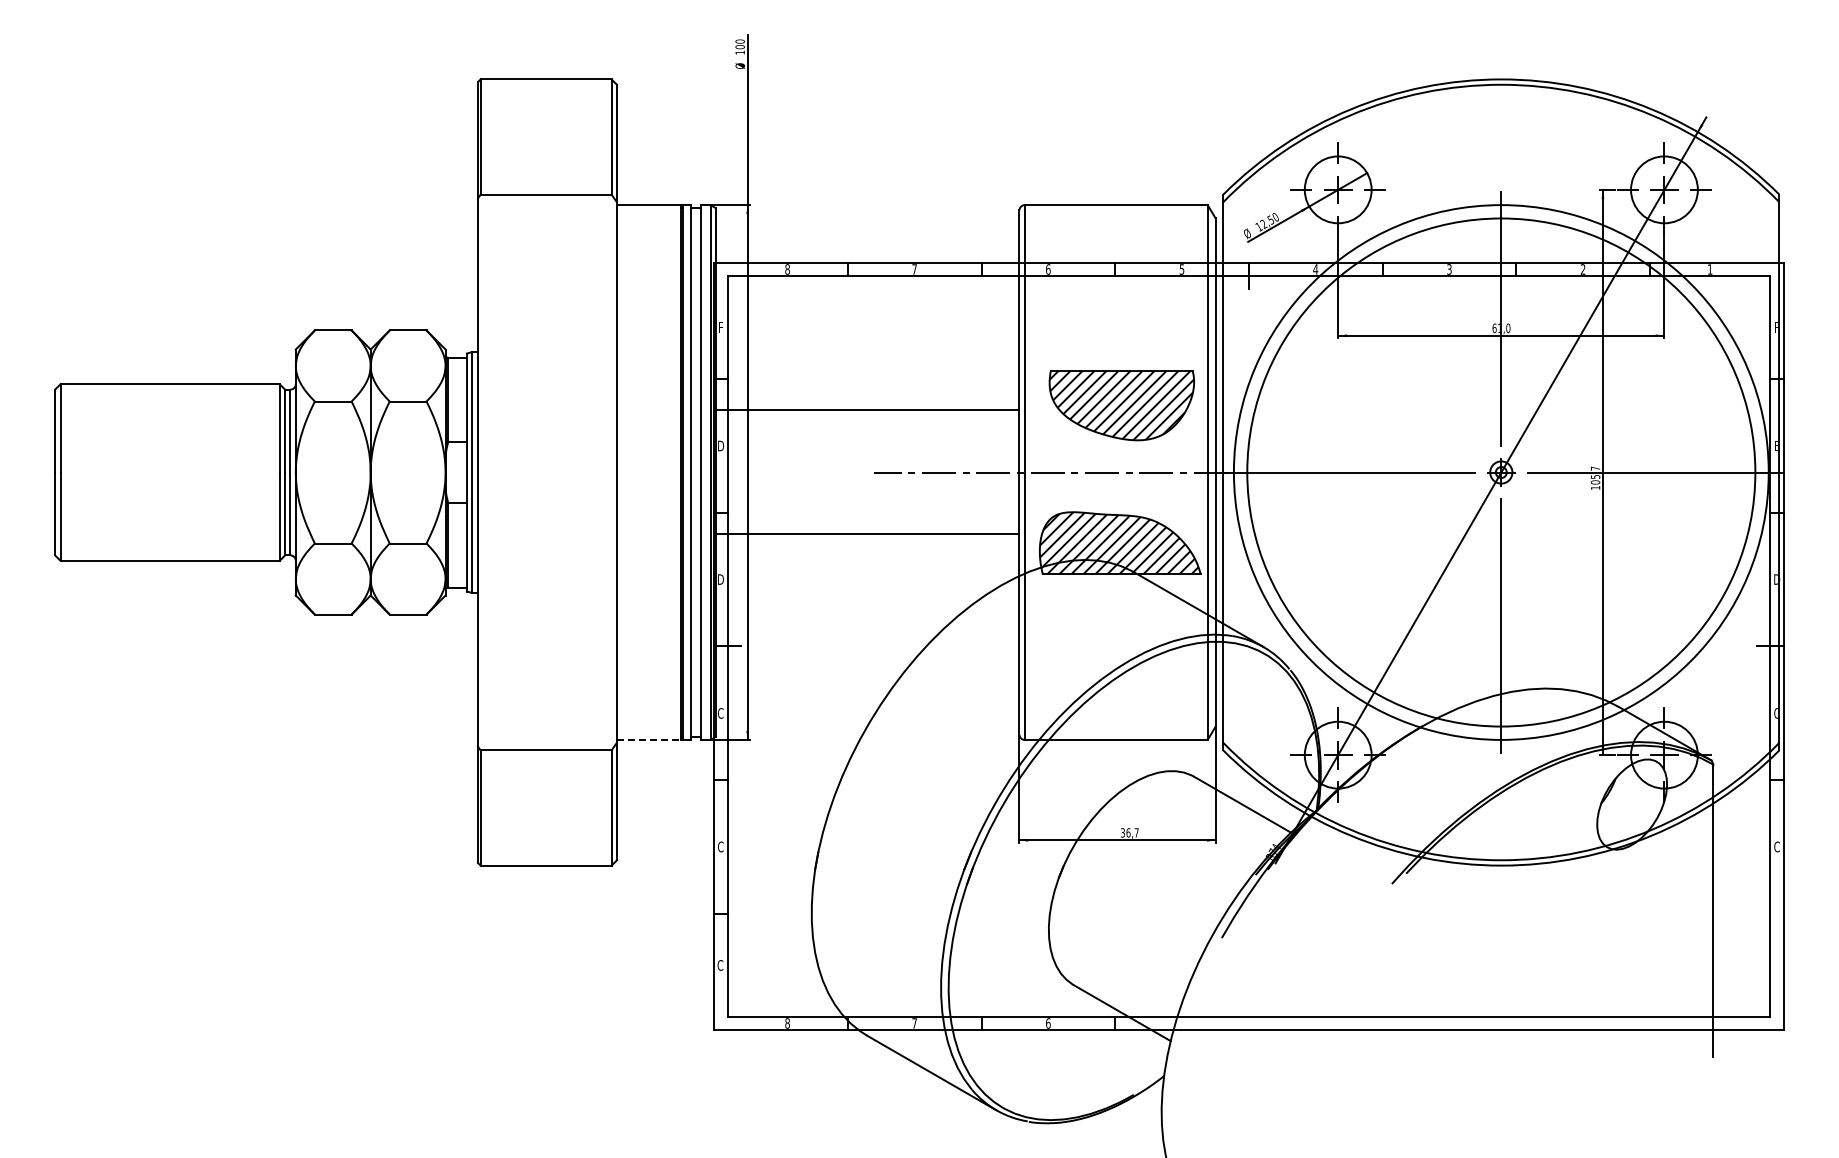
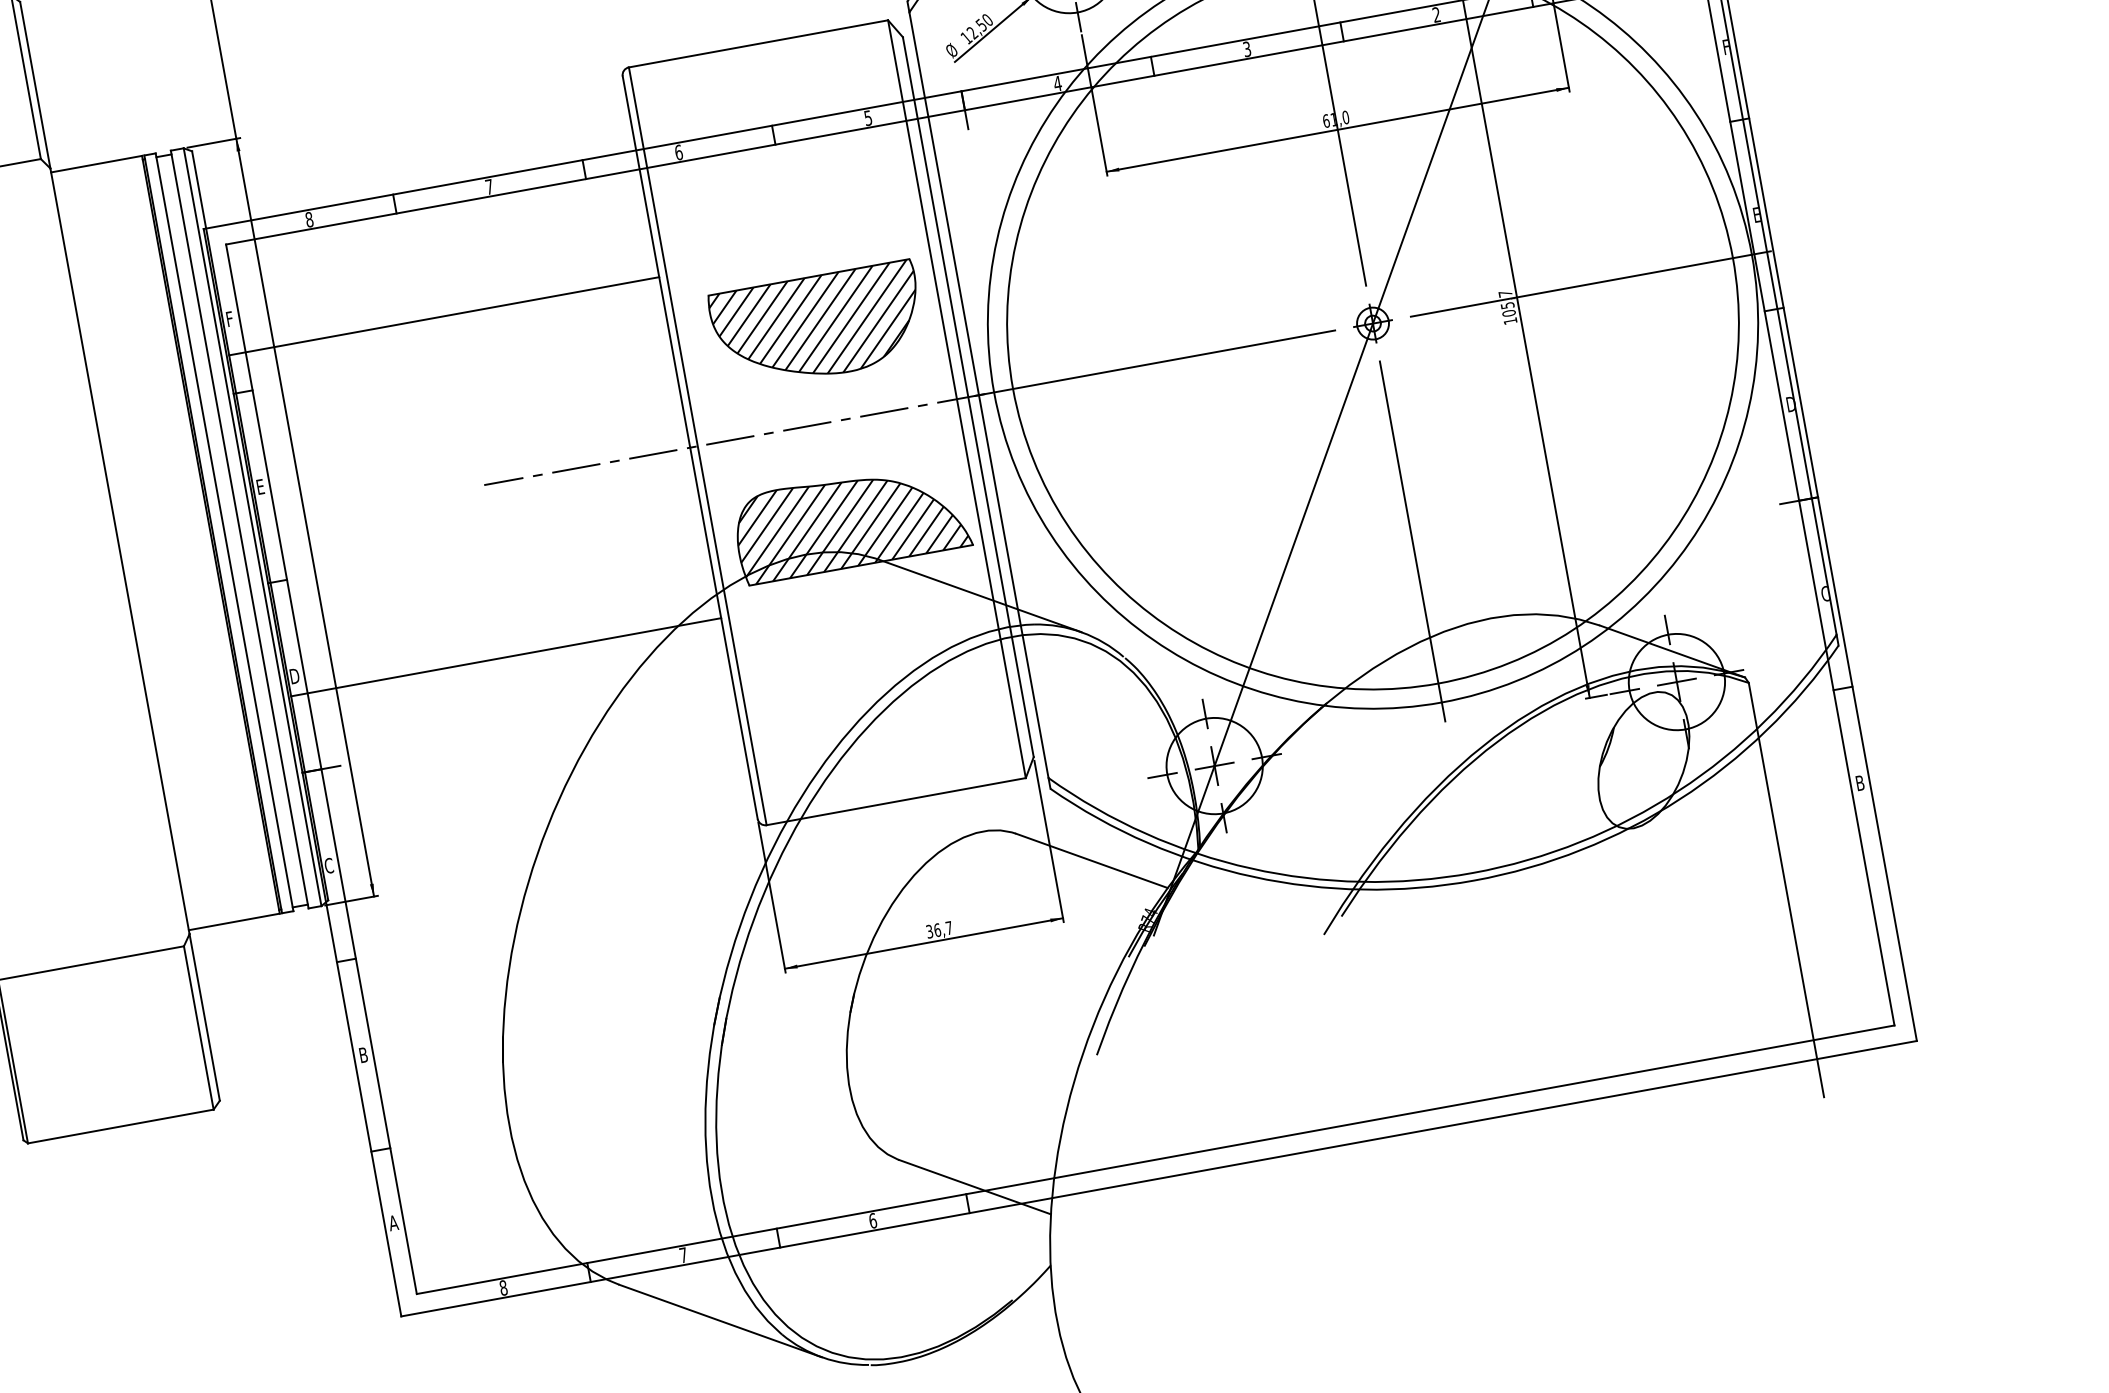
line: (867, 410) -> (444, 316), moved
text: (720, 445) -> (259, 486), D -> E
line: (867, 533) -> (505, 656), moved
line: (649, 739) -> (234, 921), dashed -> solid
text: (720, 846) -> (362, 1054), C -> B
text: (1776, 846) -> (1859, 782), C -> B
text: (720, 965) -> (393, 1223), C -> A

